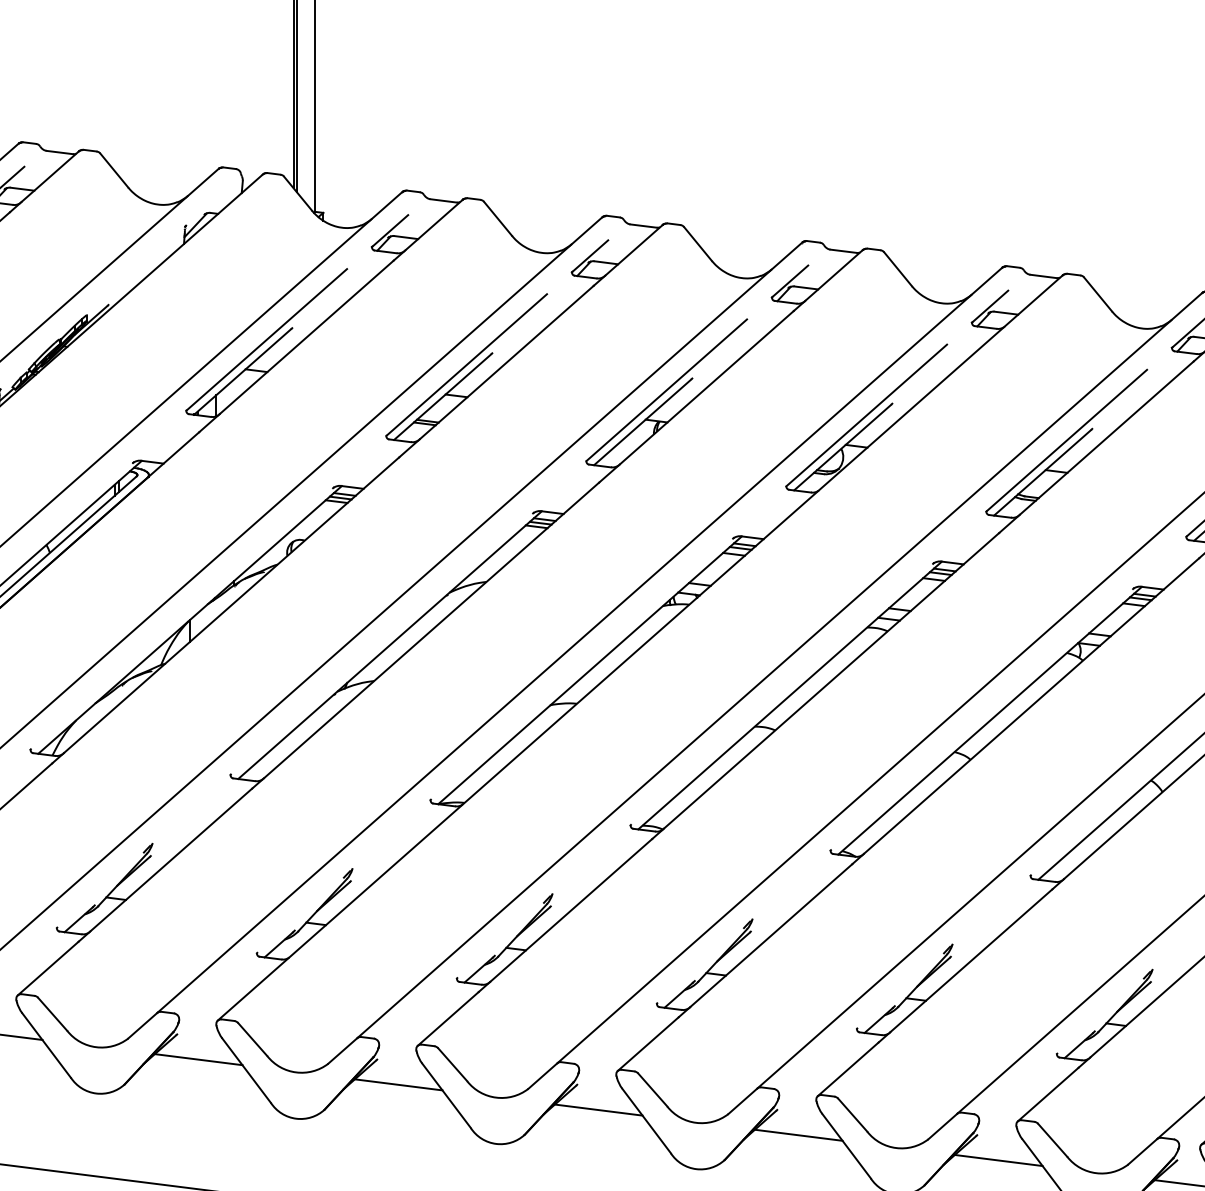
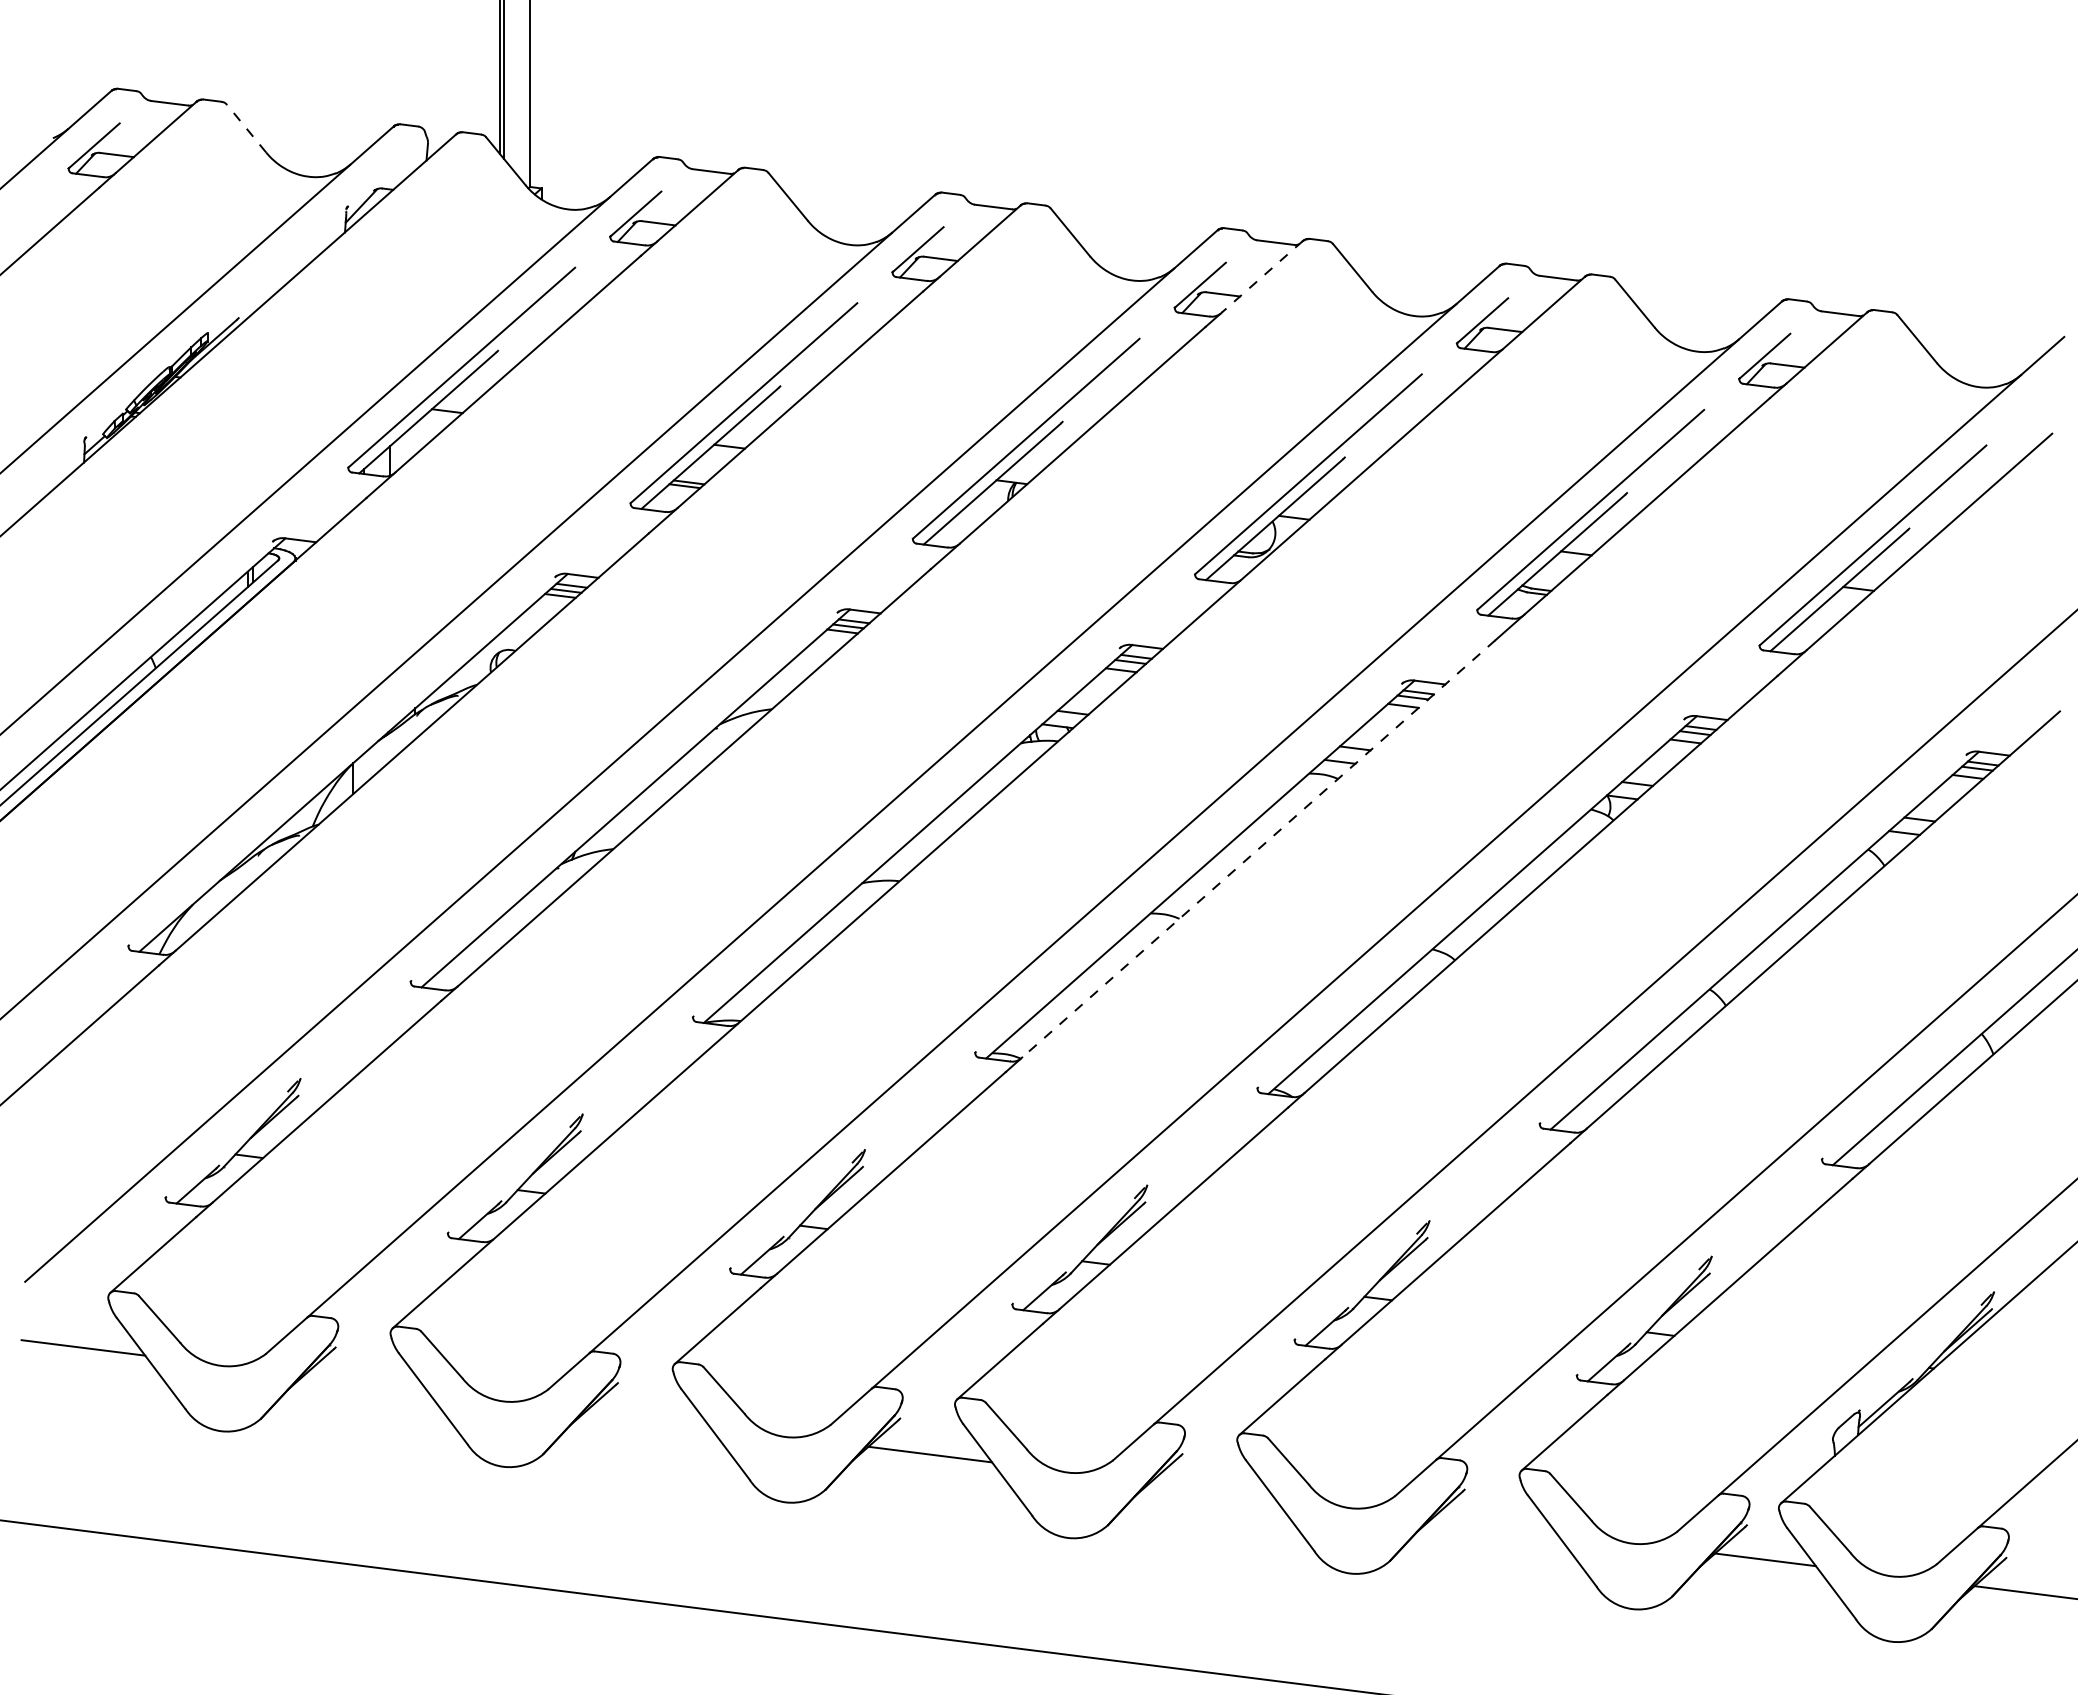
line: (114, 170) -> (246, 128), solid -> dashed
line: (833, 275) -> (1261, 277), solid -> dashed
line: (831, 681) -> (1258, 849), solid -> dashed
line: (198, 1059) -> (365, 1383), removed
line: (398, 1084) -> (647, 1418), removed
line: (798, 1134) -> (1212, 1489), removed
line: (998, 1160) -> (1494, 1525), removed

